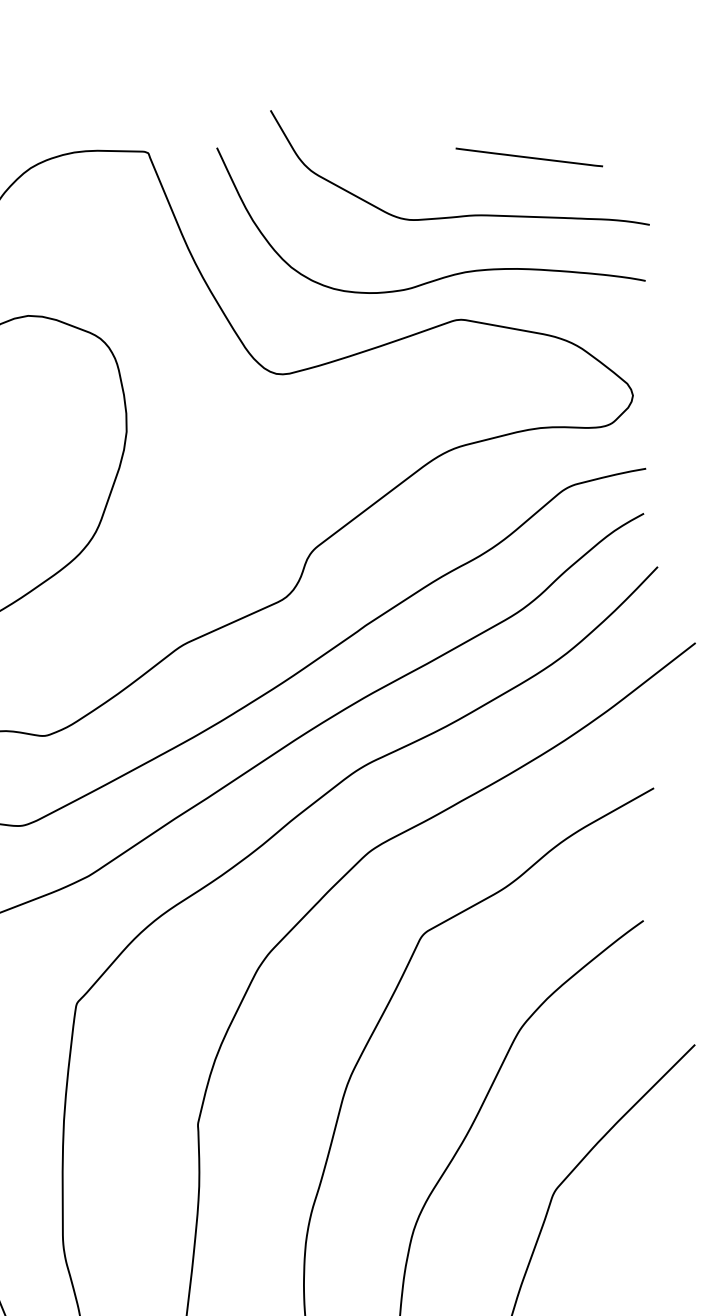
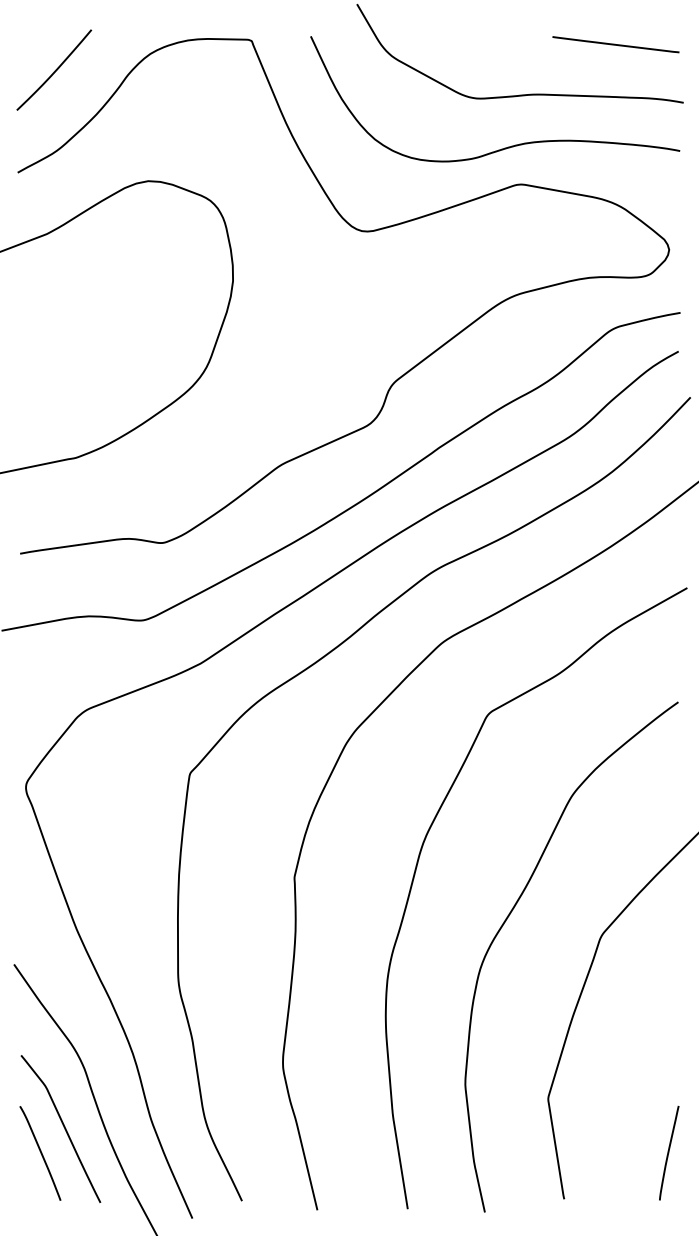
line: (528, 157) -> (615, 44), moved

